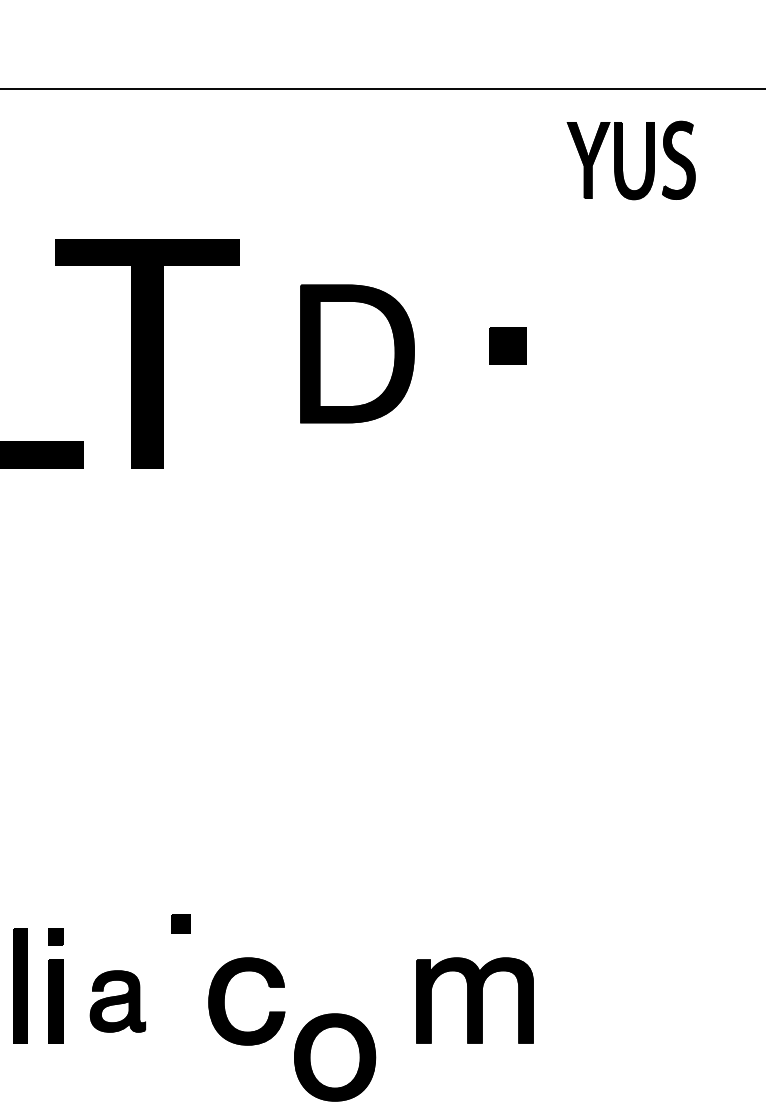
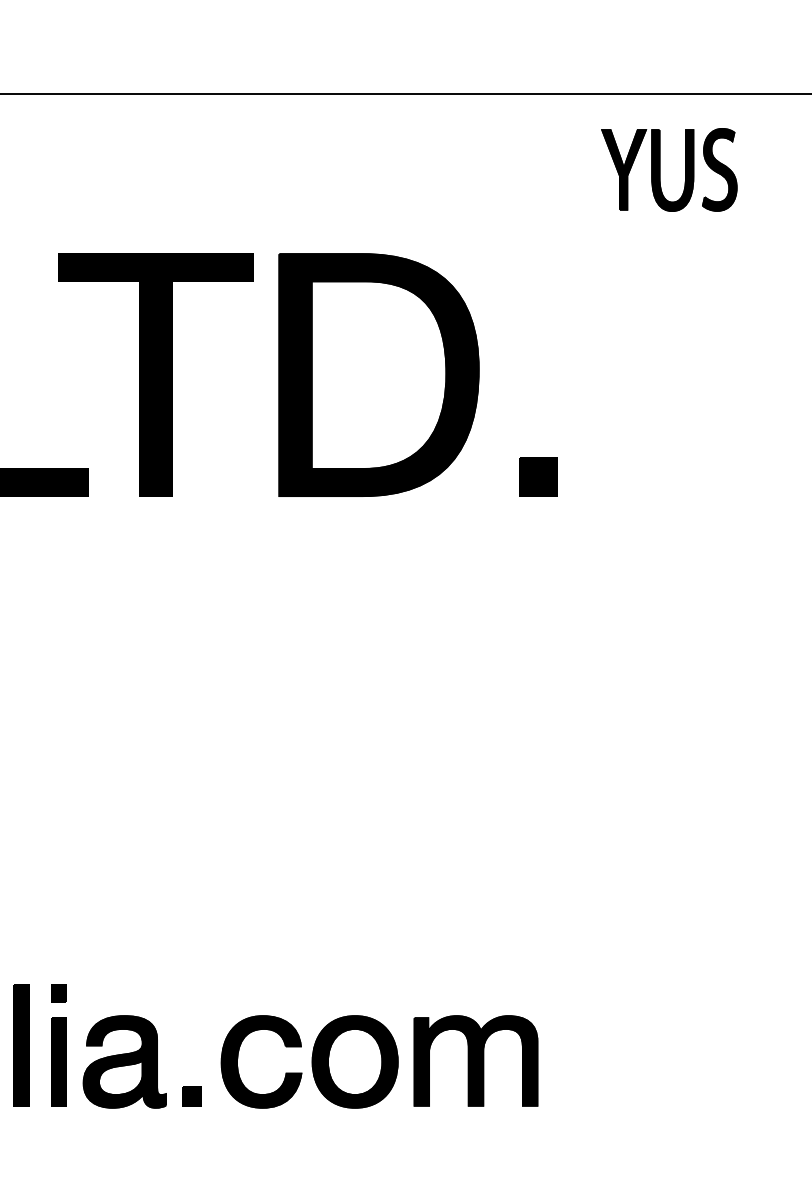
part: (507, 345) -> (538, 476), moved
part: (357, 353) -> (378, 374), size x1.67
part: (180, 923) -> (191, 1095), moved
part: (474, 1000) -> (475, 1060), moved
part: (117, 1001) -> (124, 1061), size x1.43
part: (335, 1057) -> (355, 1061), moved

